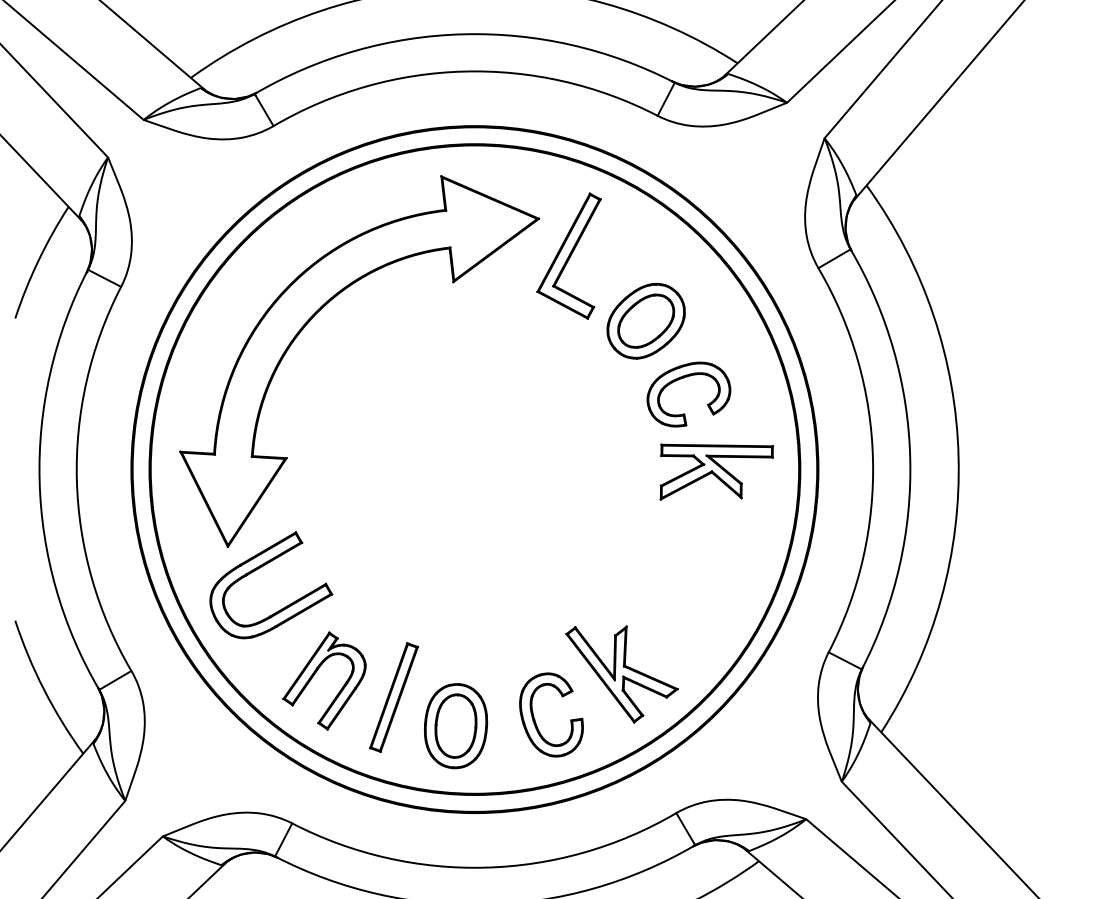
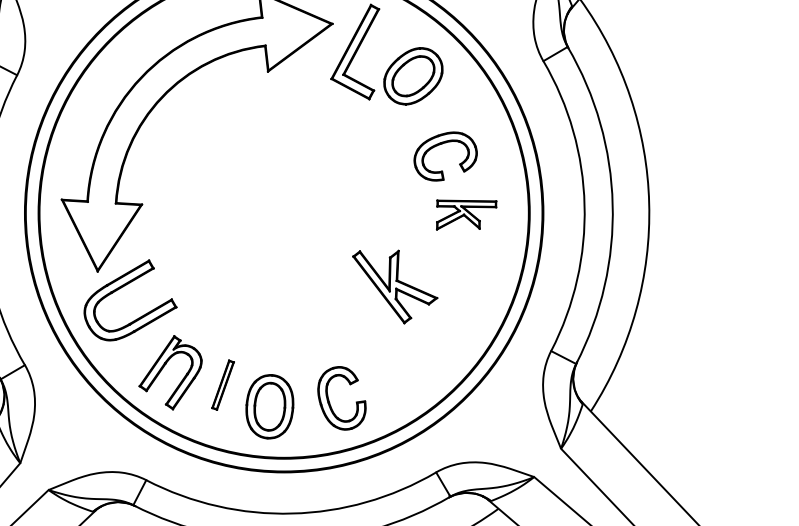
part: (645, 321) -> (412, 76), moved
part: (716, 471) -> (466, 214), size x0.7
part: (621, 674) -> (394, 287), moved
part: (393, 697) -> (222, 385), size x0.6

